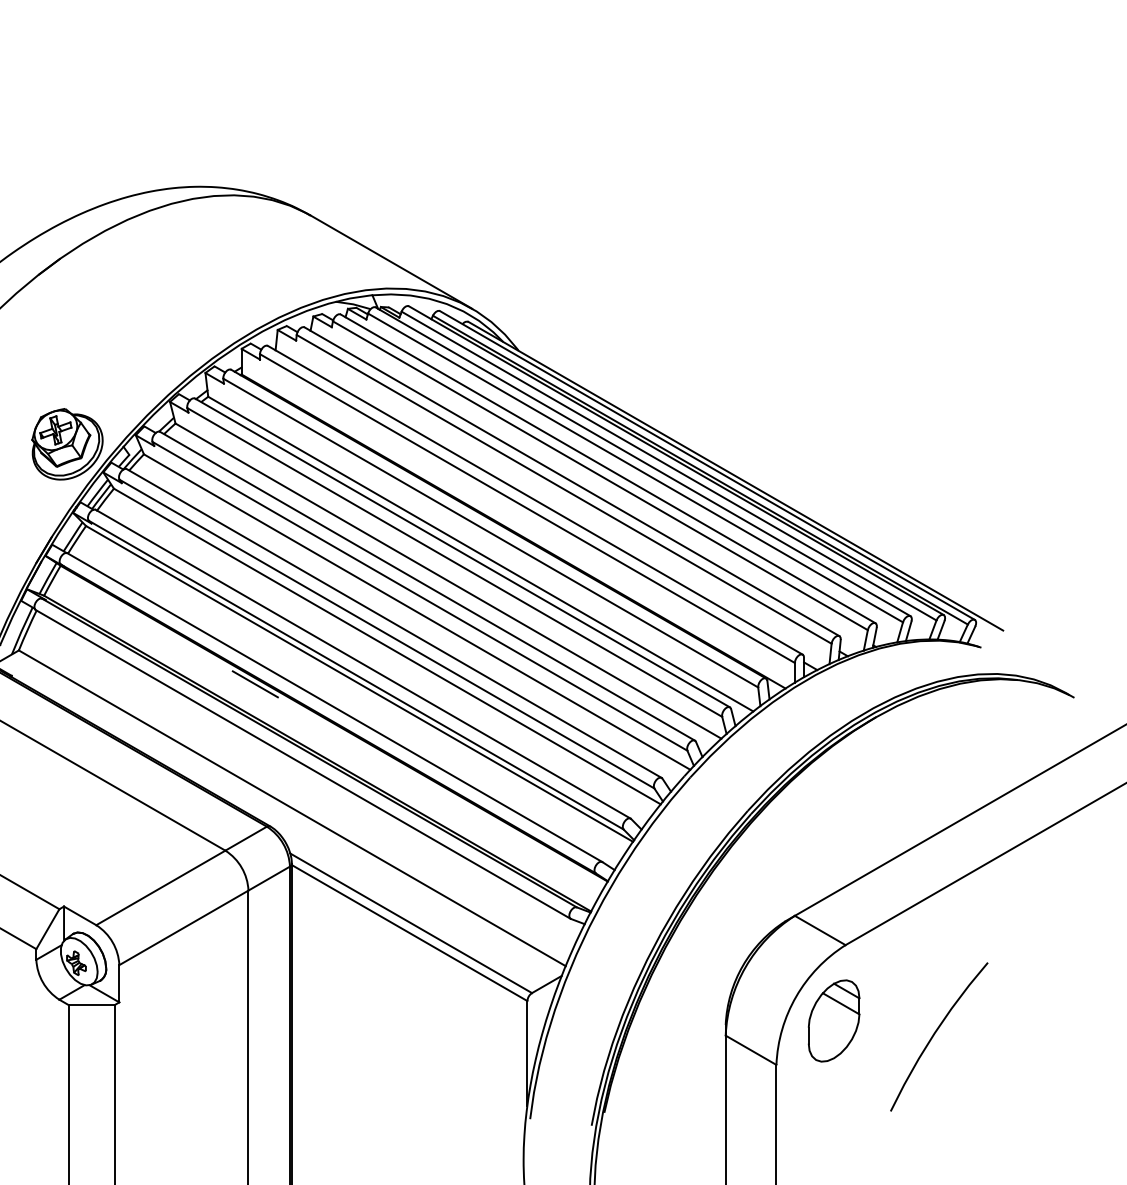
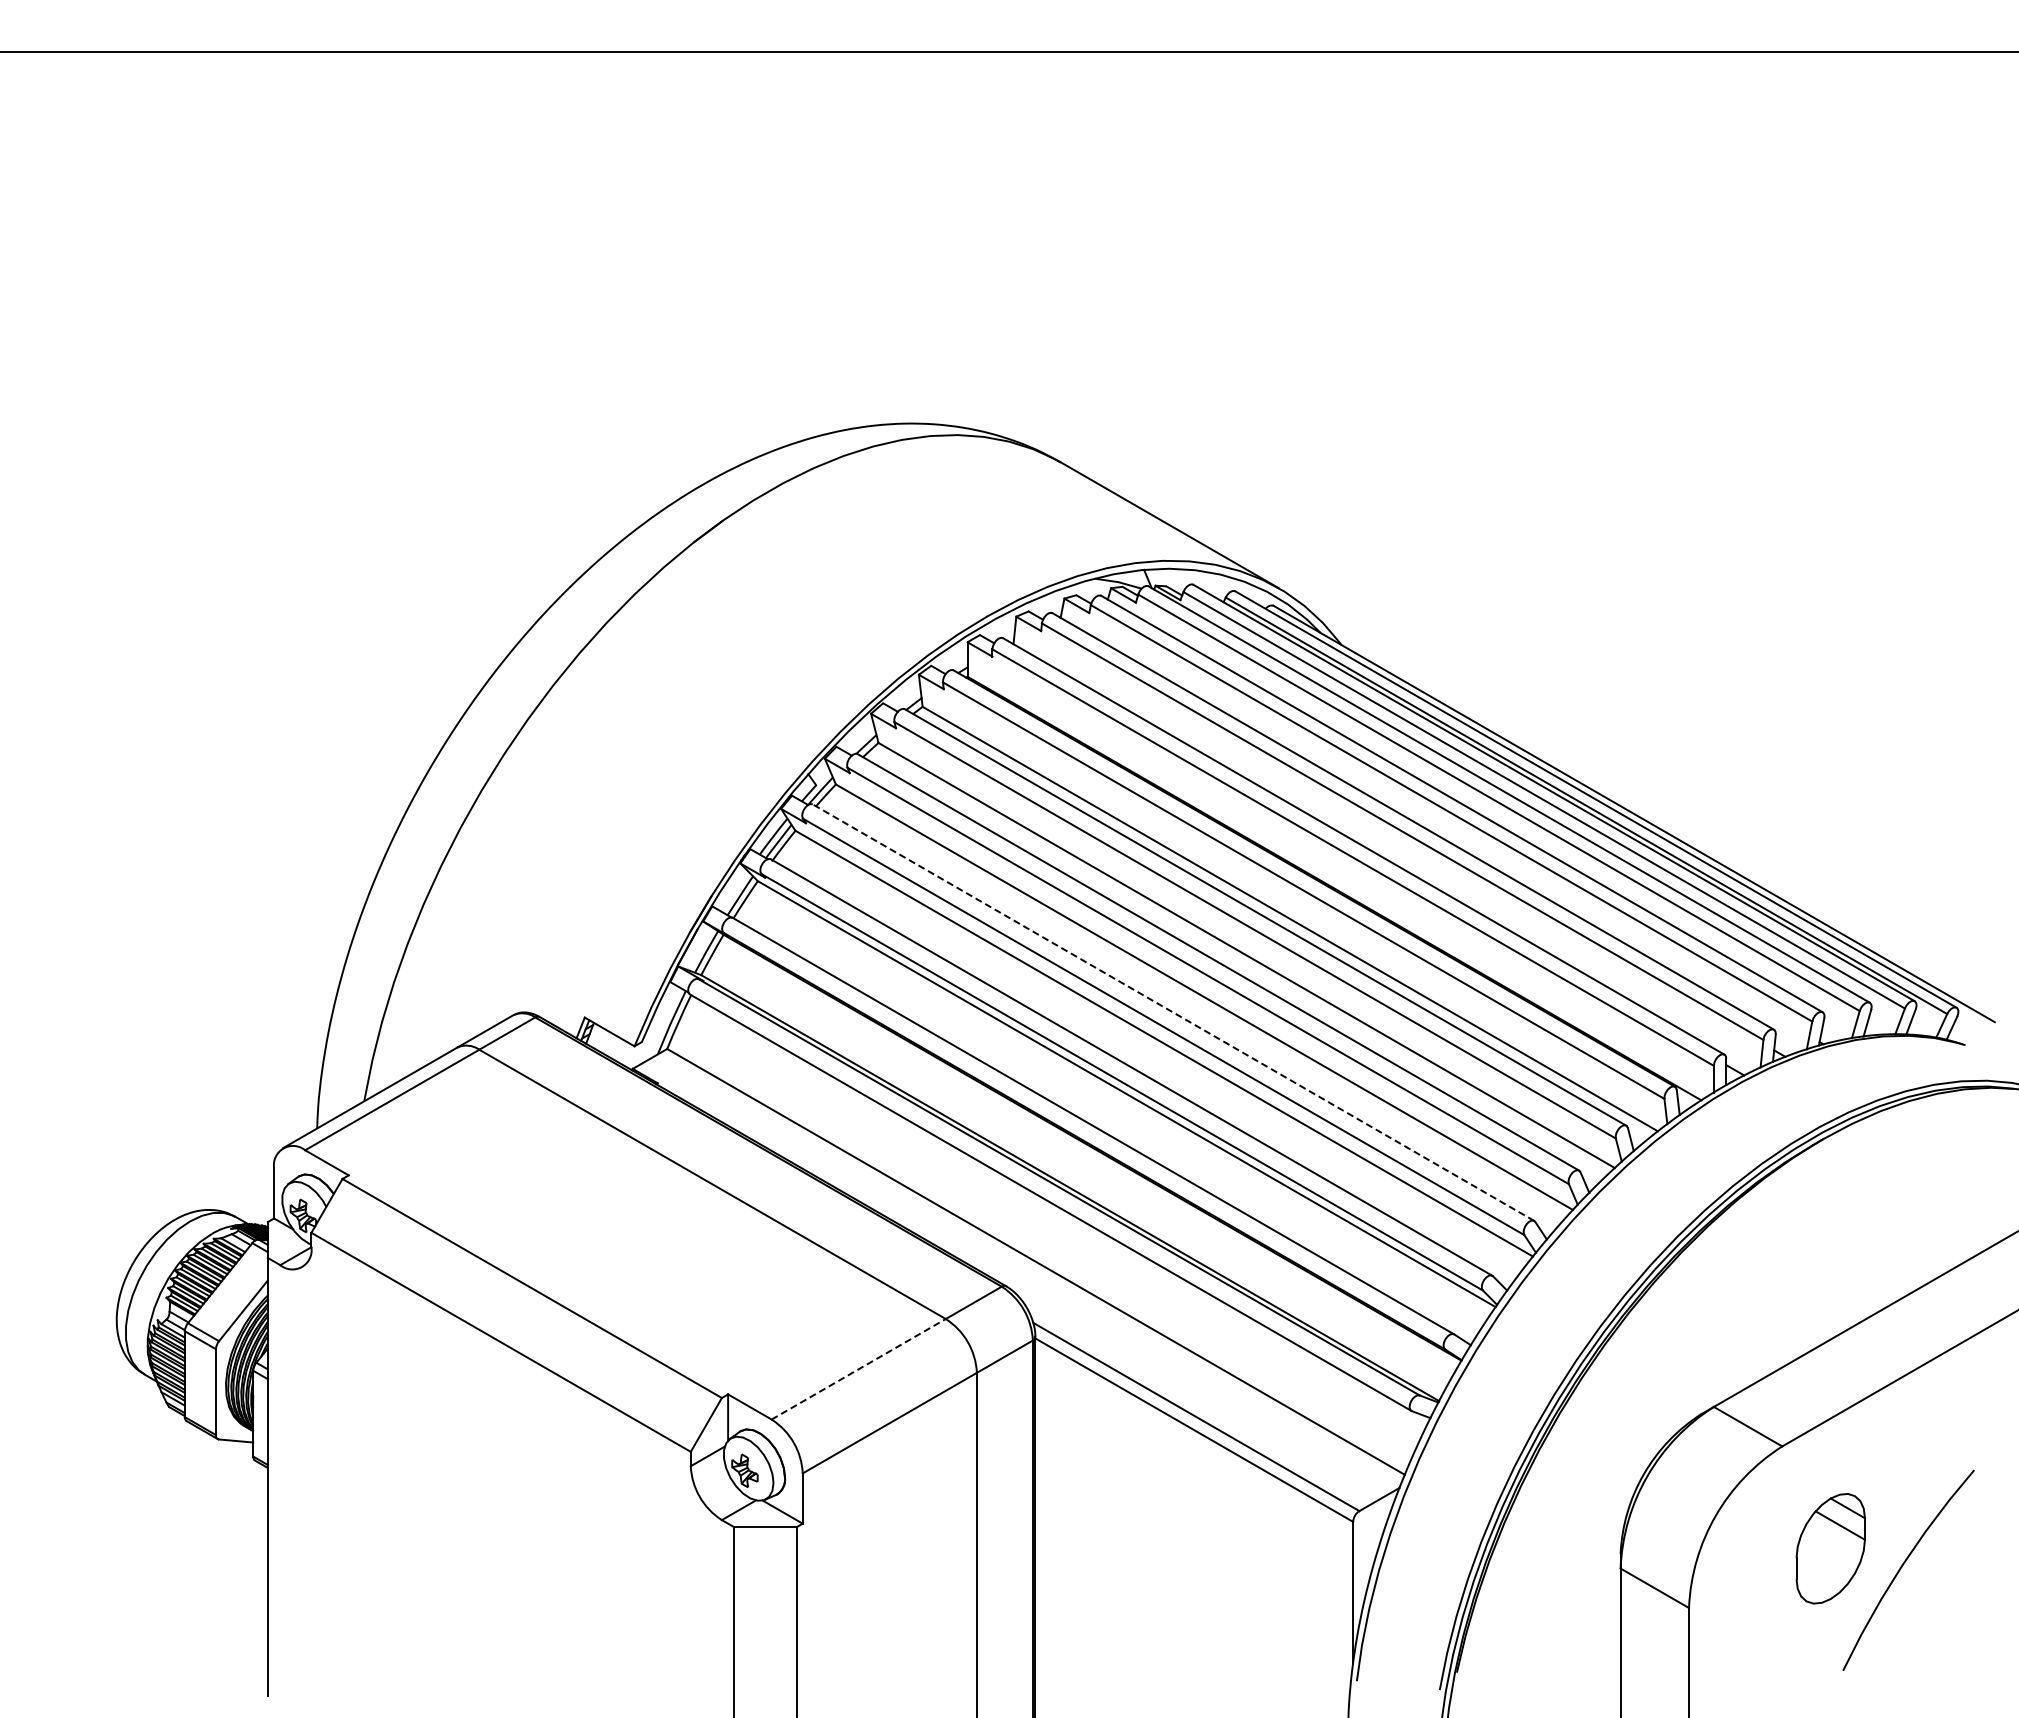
part: (67, 443) -> (732, 770), removed
line: (394, 623) -> (1173, 1012), solid -> dashed
line: (254, 684) -> (985, 1094), removed
line: (160, 888) -> (858, 1369), solid -> dashed
part: (833, 1020) -> (1830, 1548), moved

